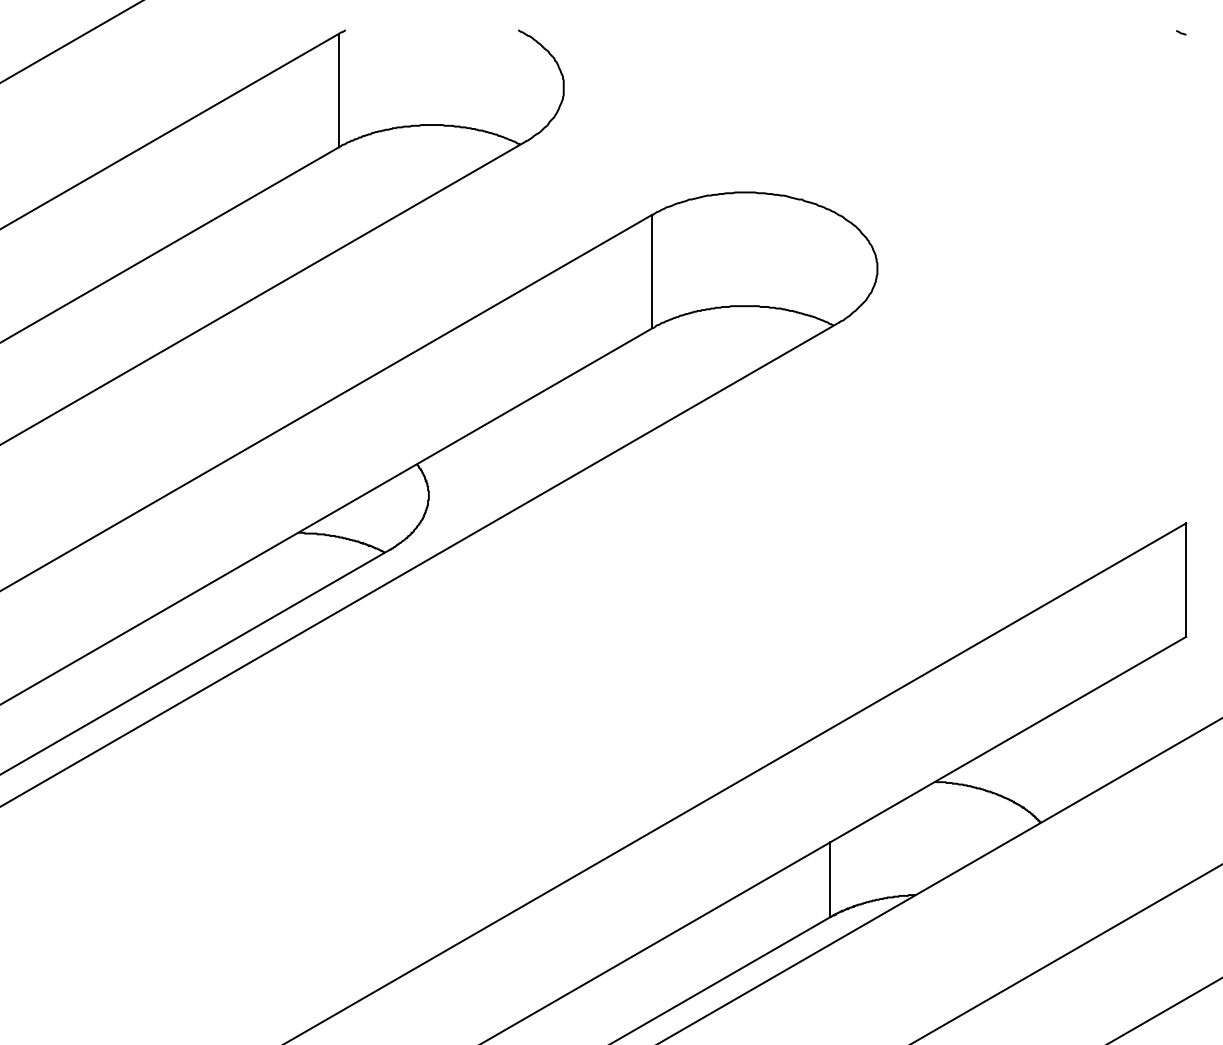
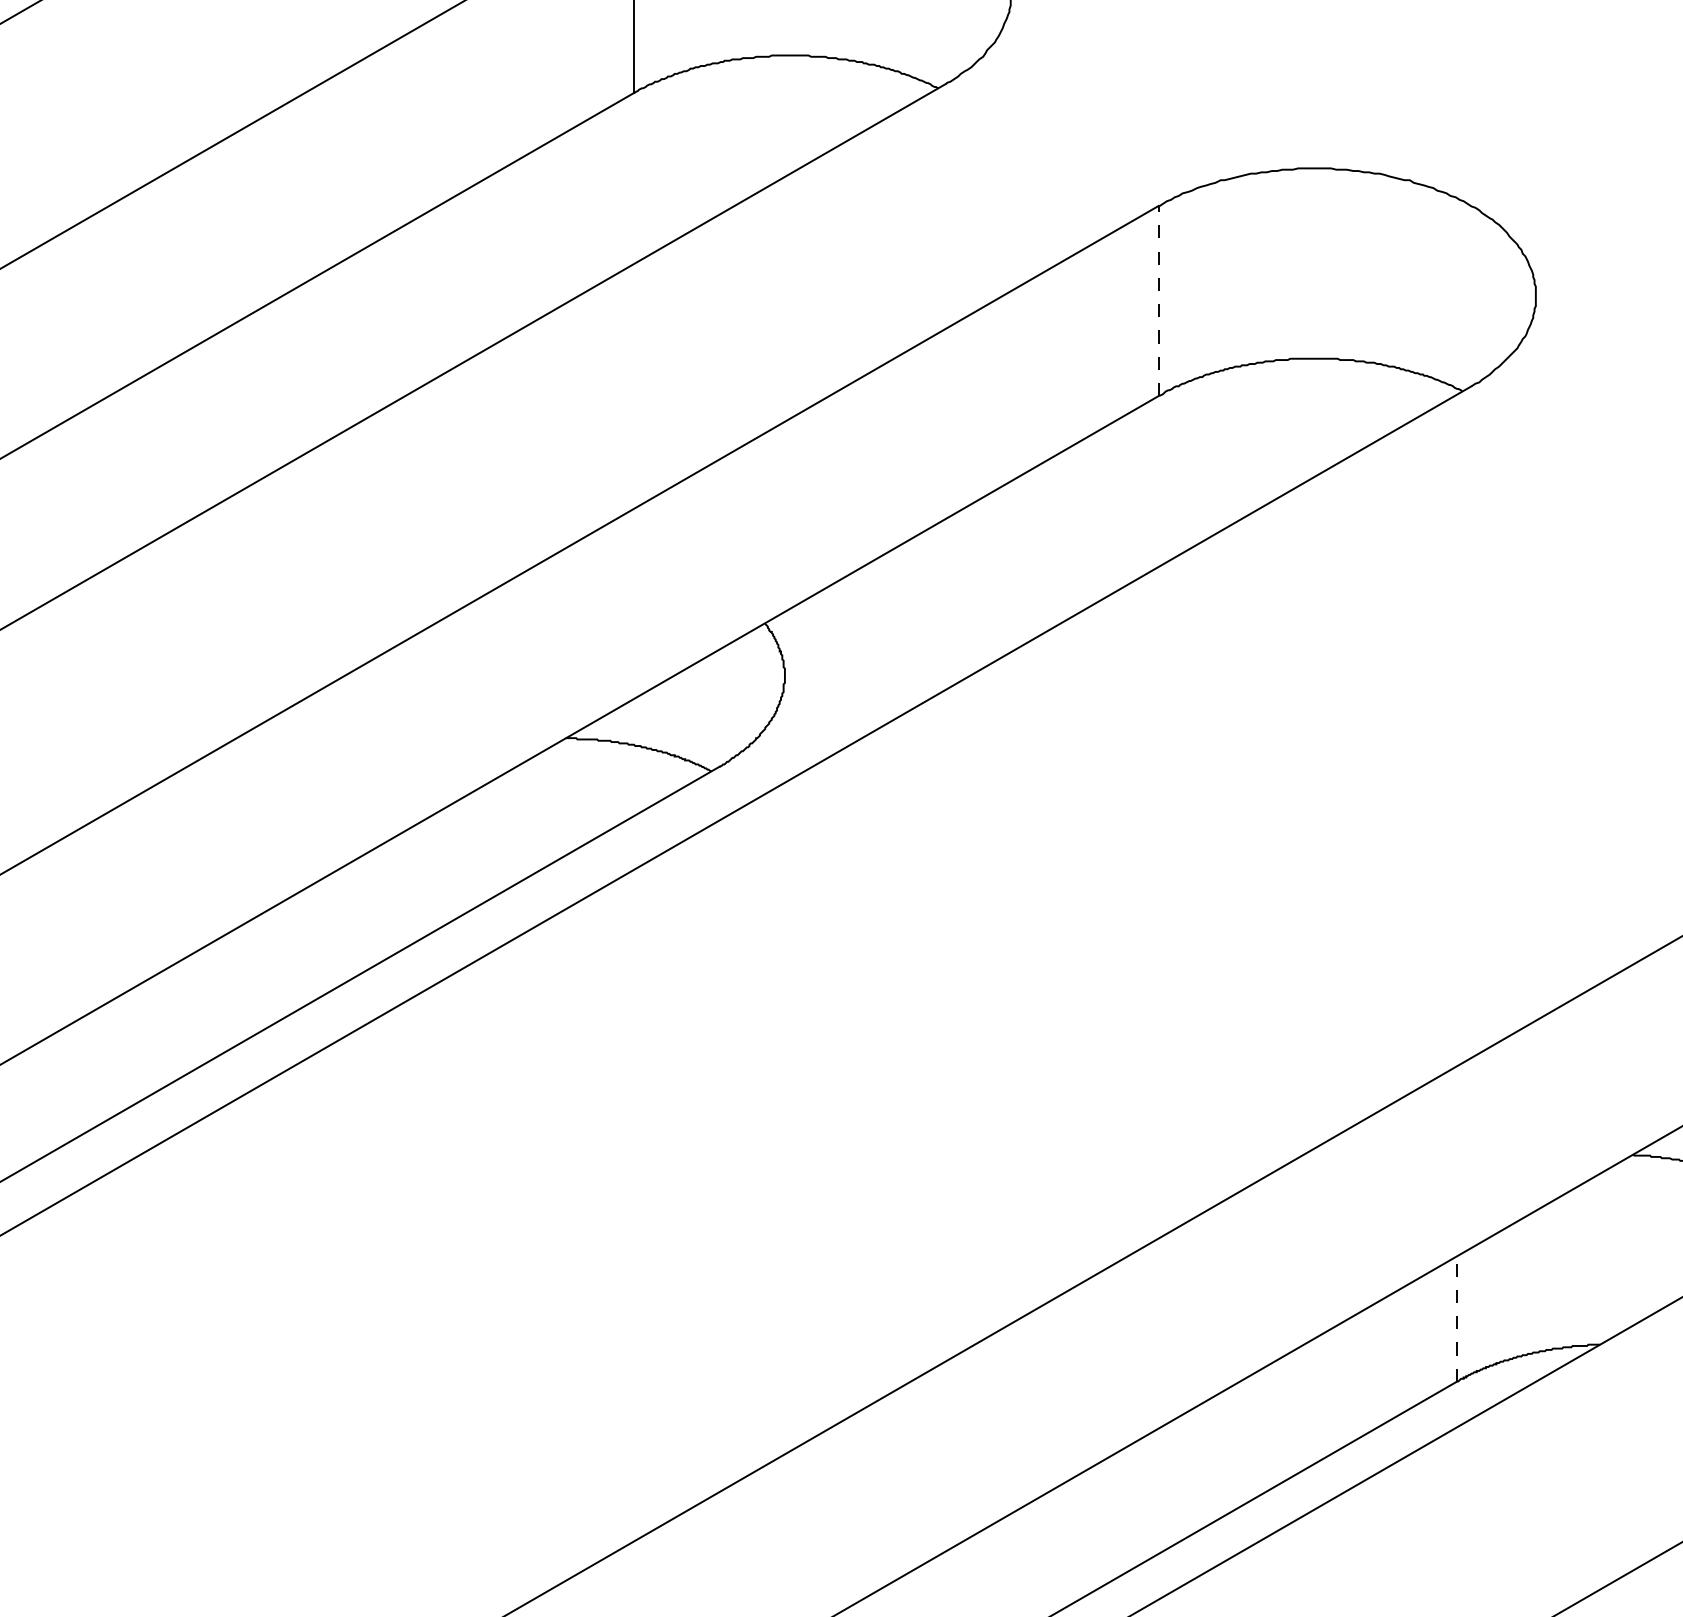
line: (652, 271) -> (1159, 300), solid -> dashed
line: (830, 879) -> (1457, 1318), solid -> dashed

